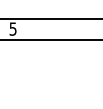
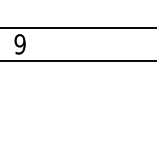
text: (12, 28) -> (19, 43), 5 -> 9

